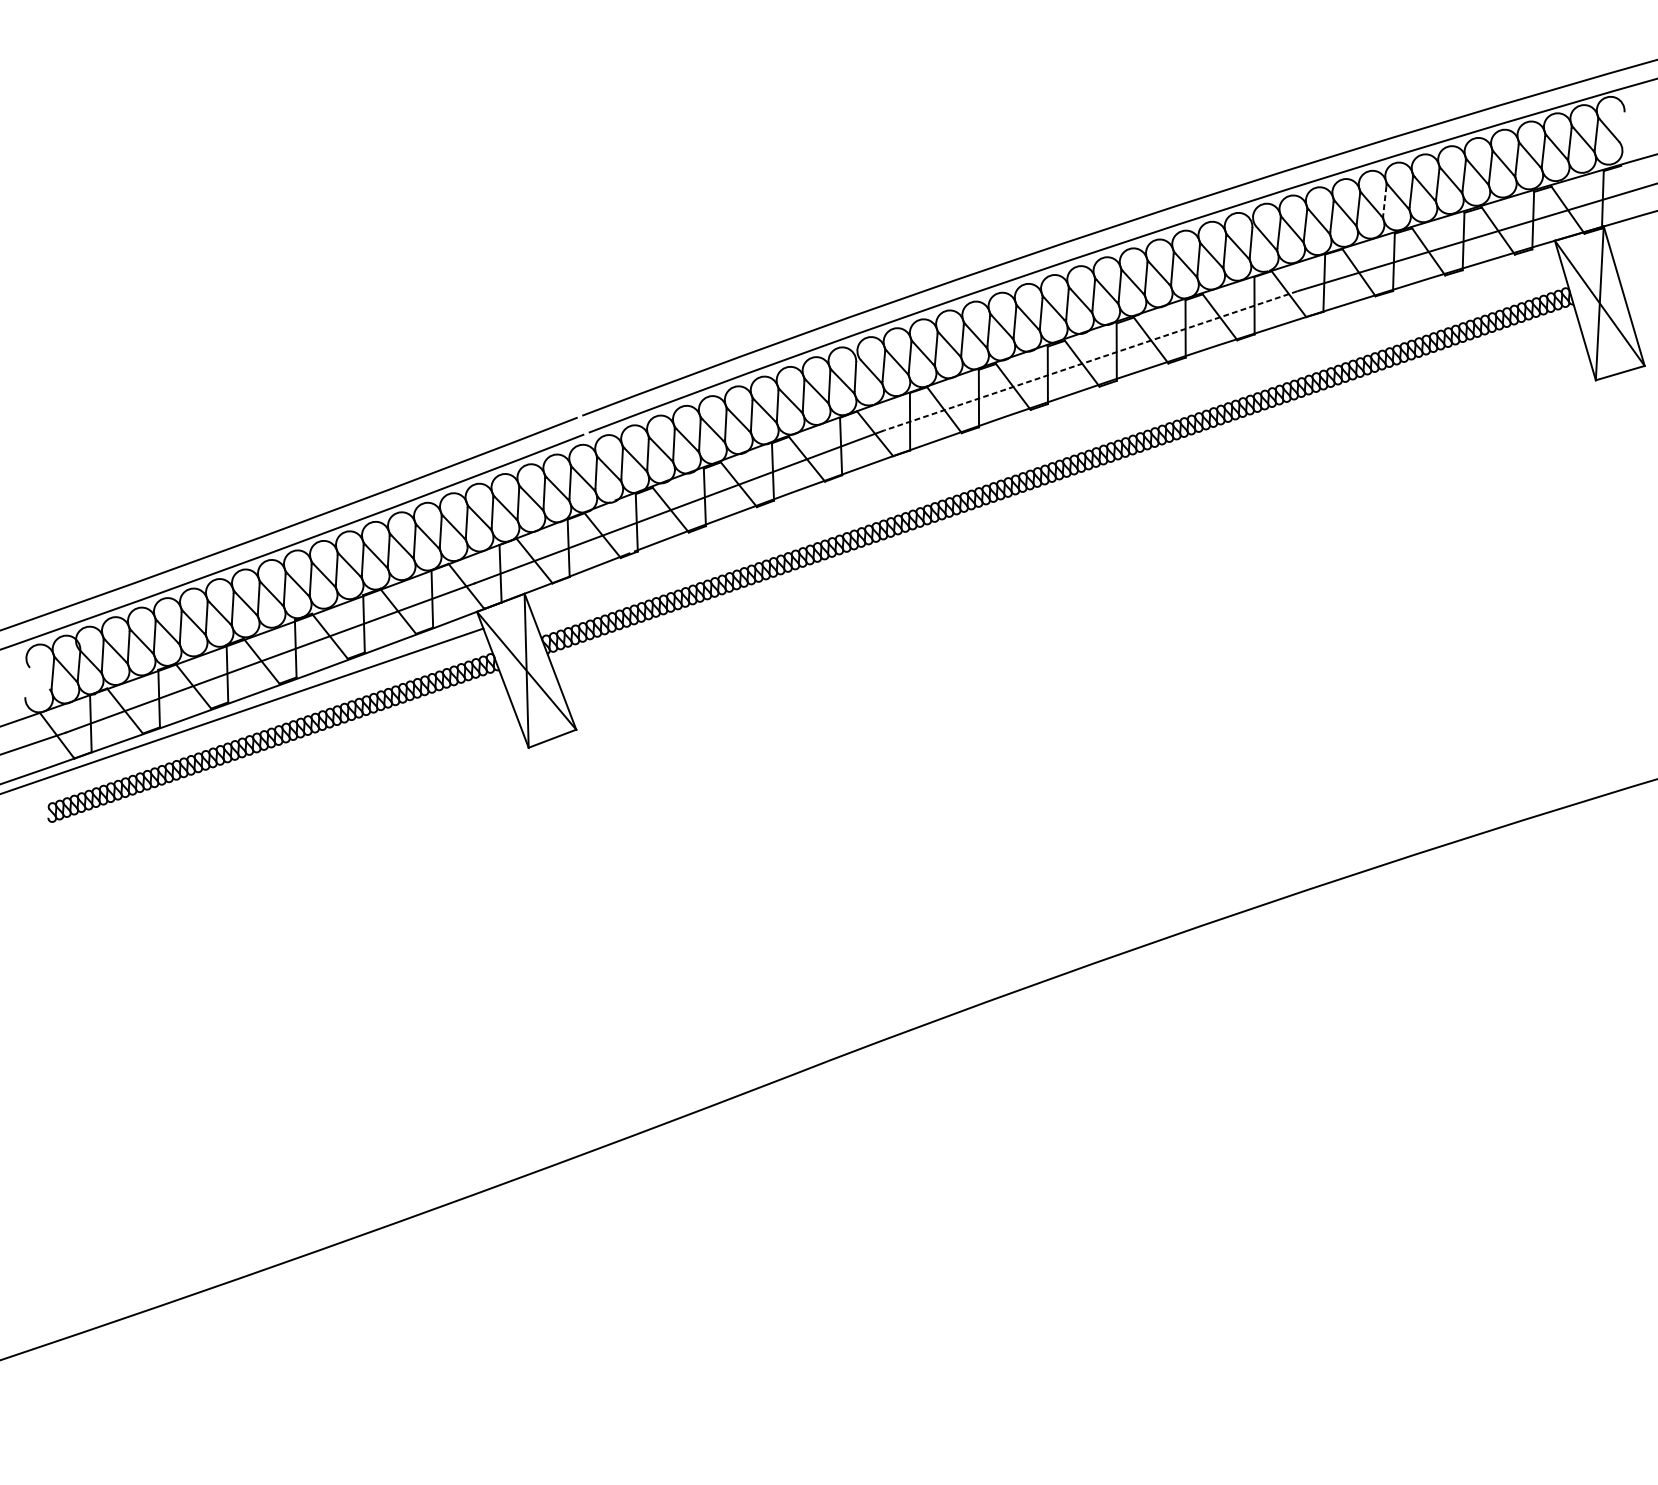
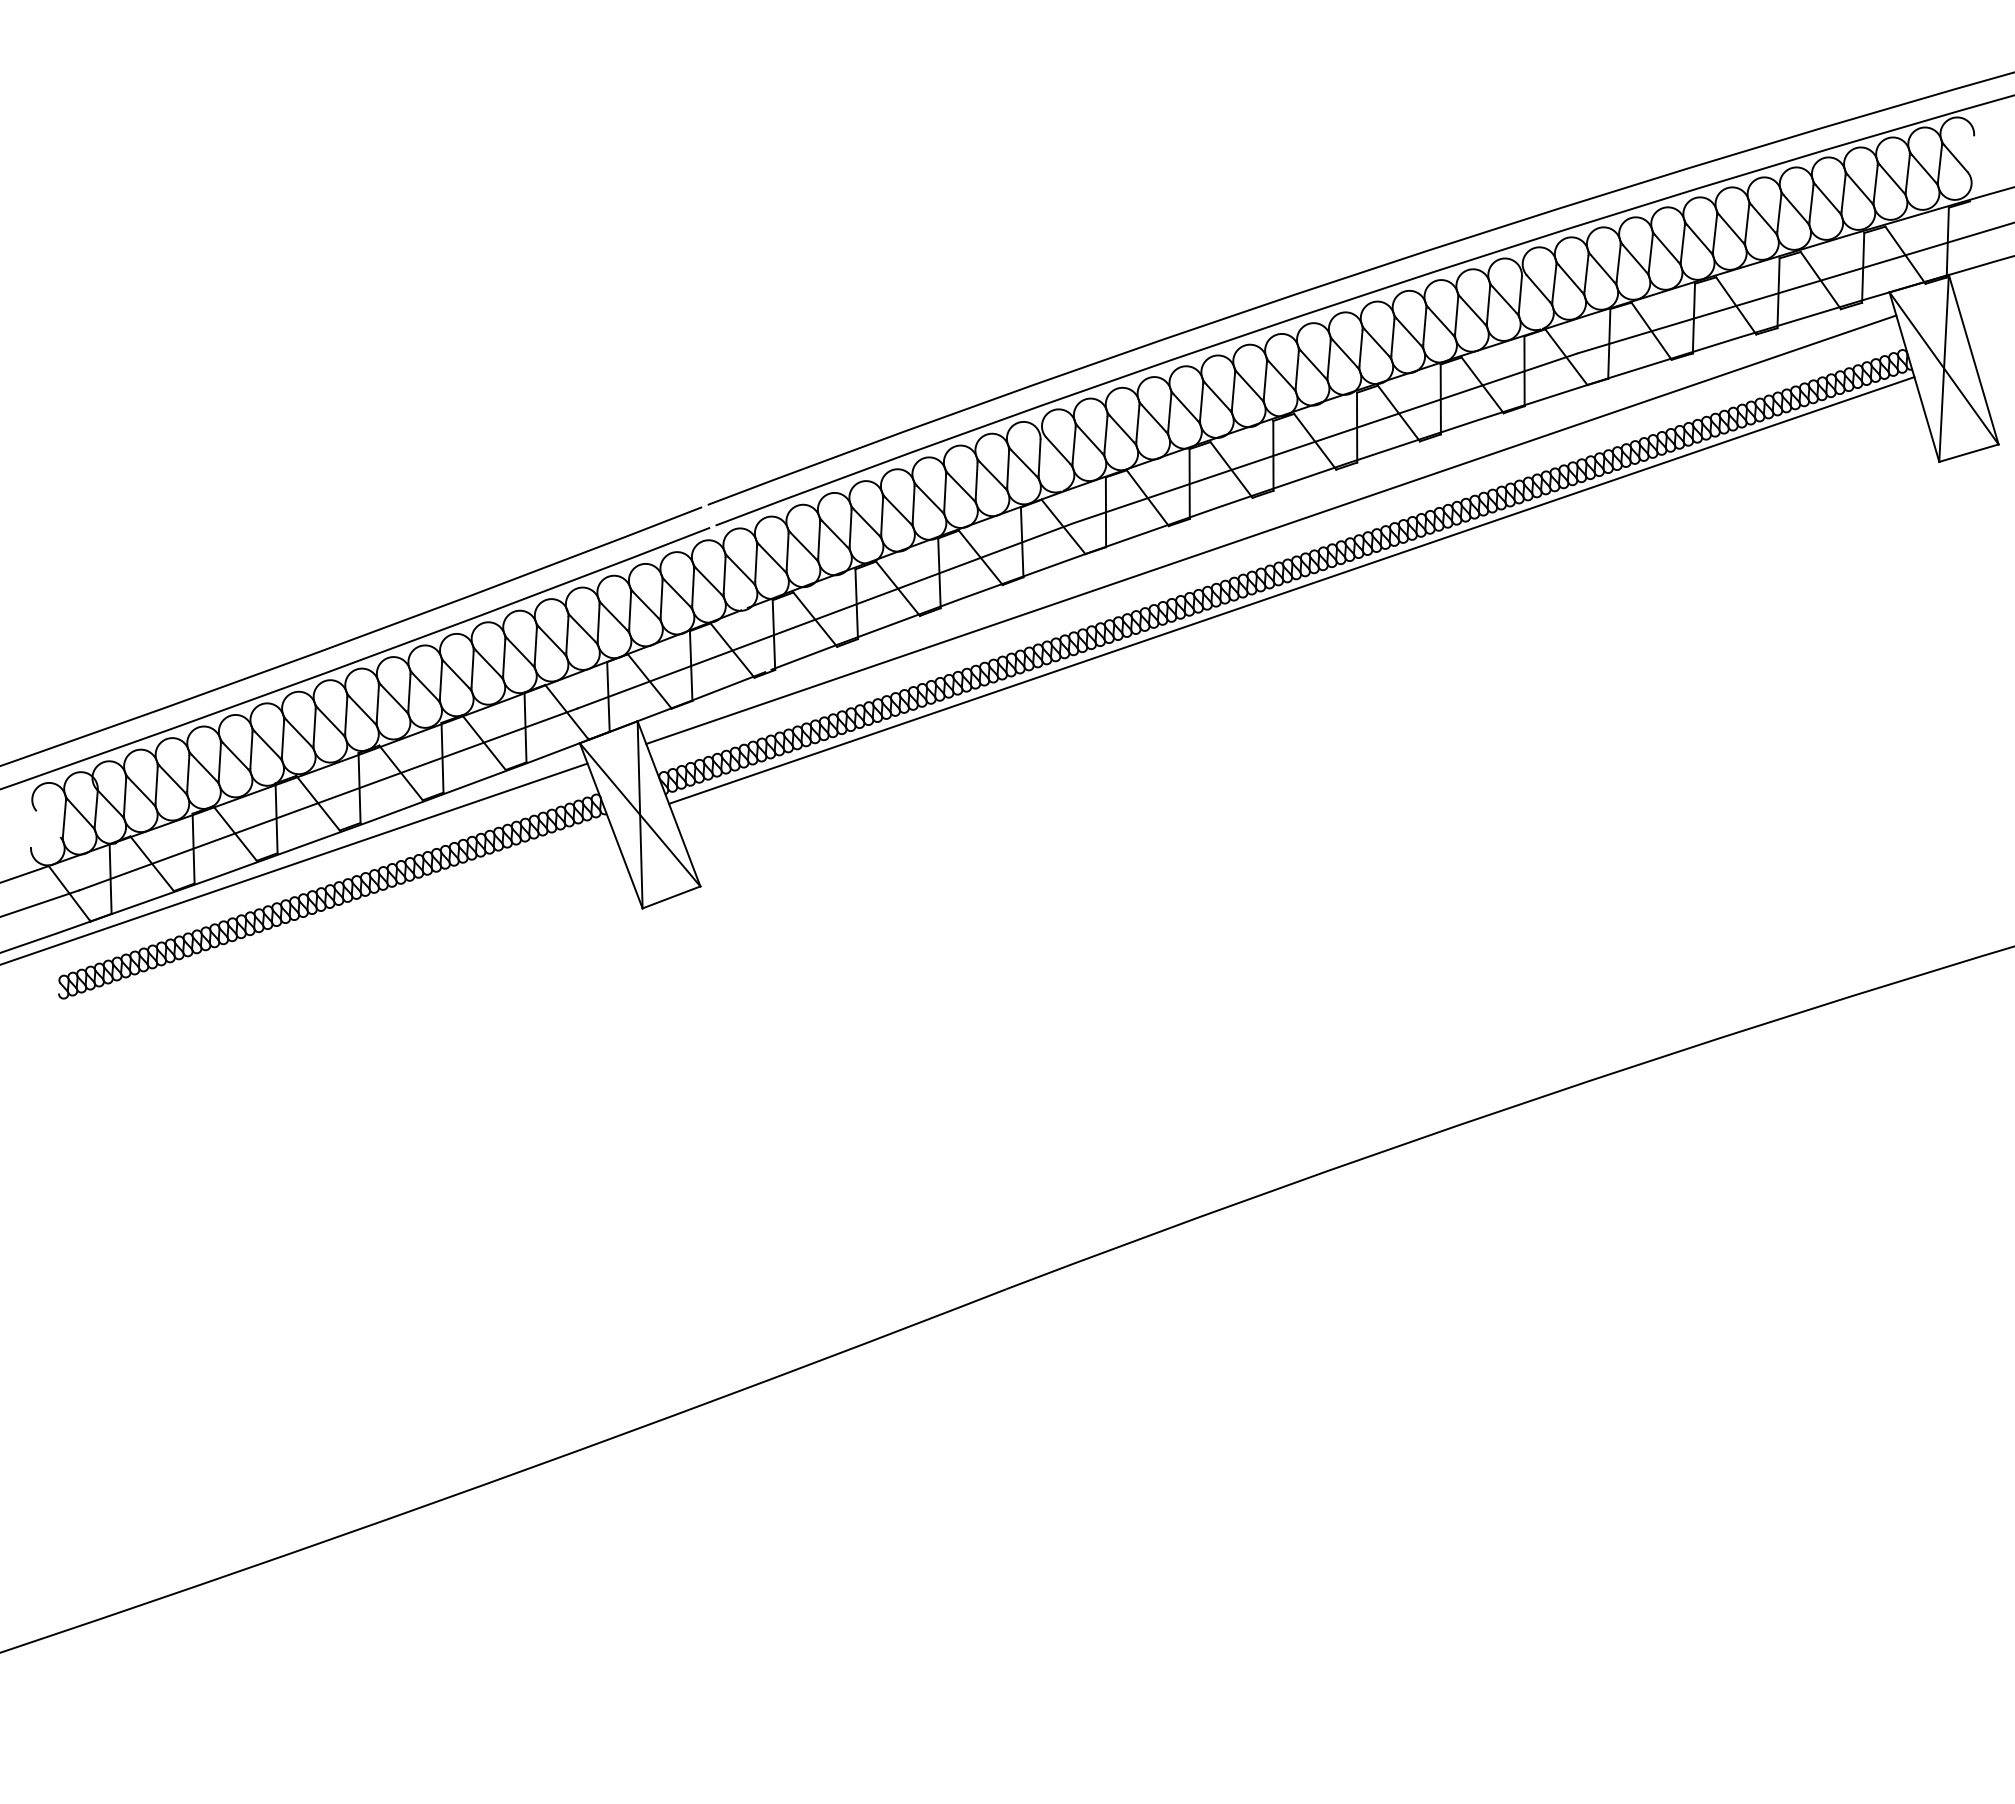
line: (1384, 200) -> (1682, 243), dashed -> solid
line: (1090, 361) -> (1325, 438), dashed -> solid
line: (1046, 435) -> (1271, 529), added
line: (1062, 486) -> (1291, 590), added

